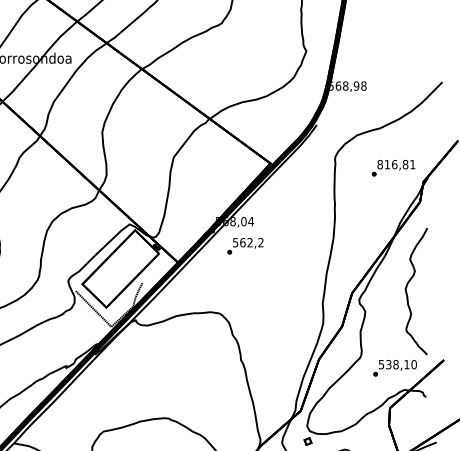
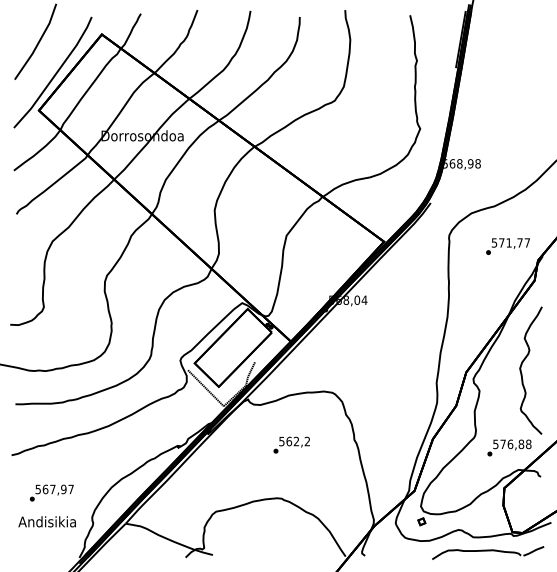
text: (396, 164) -> (510, 242), 816,81 -> 571,77
text: (245, 245) -> (291, 444), moved
text: (401, 364) -> (515, 444), 538,10 -> 576,88

